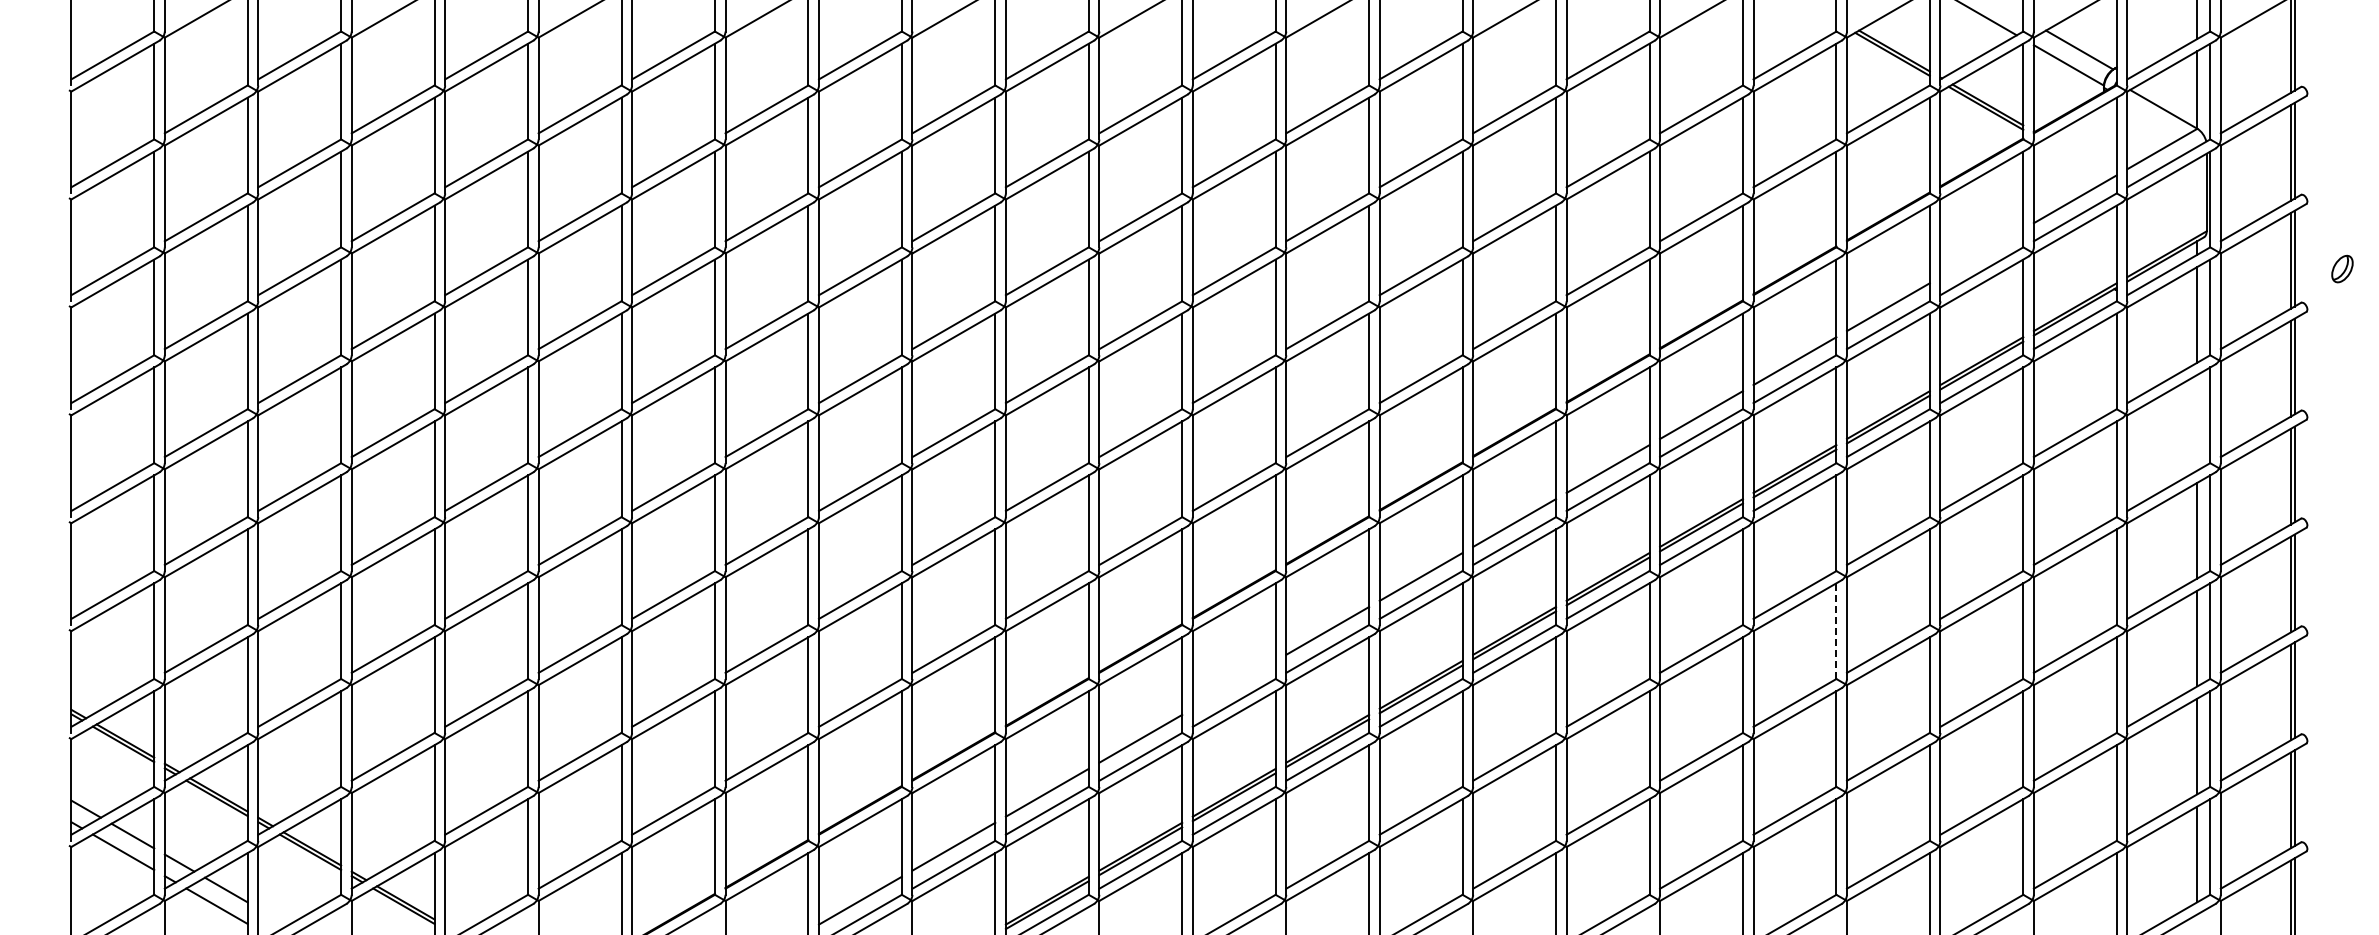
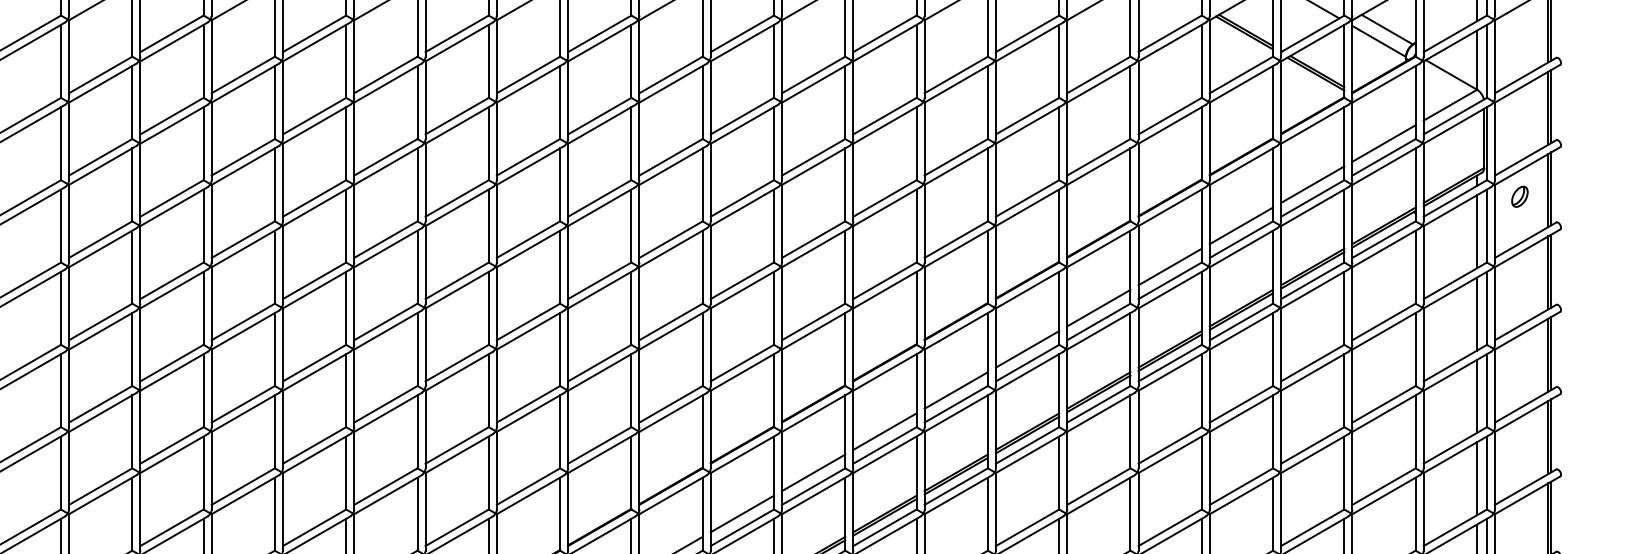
line: (1981, 253) -> (1312, 184), added
part: (2342, 268) -> (1519, 196), moved
line: (2197, 422) -> (1477, 313), added
line: (1836, 631) -> (1201, 473), dashed -> solid
line: (1233, 684) -> (741, 513), added

